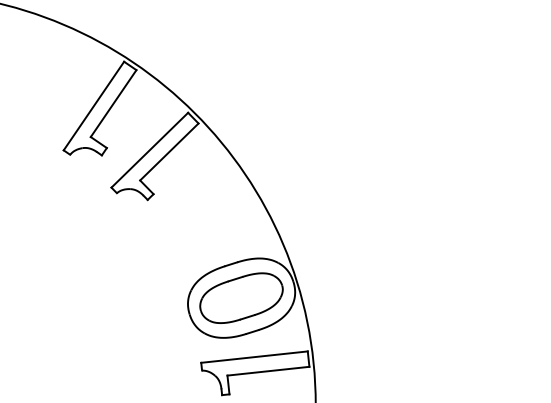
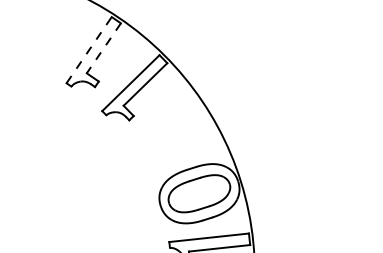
line: (113, 103) -> (103, 48), solid -> dashed
line: (93, 106) -> (88, 50), solid -> dashed

